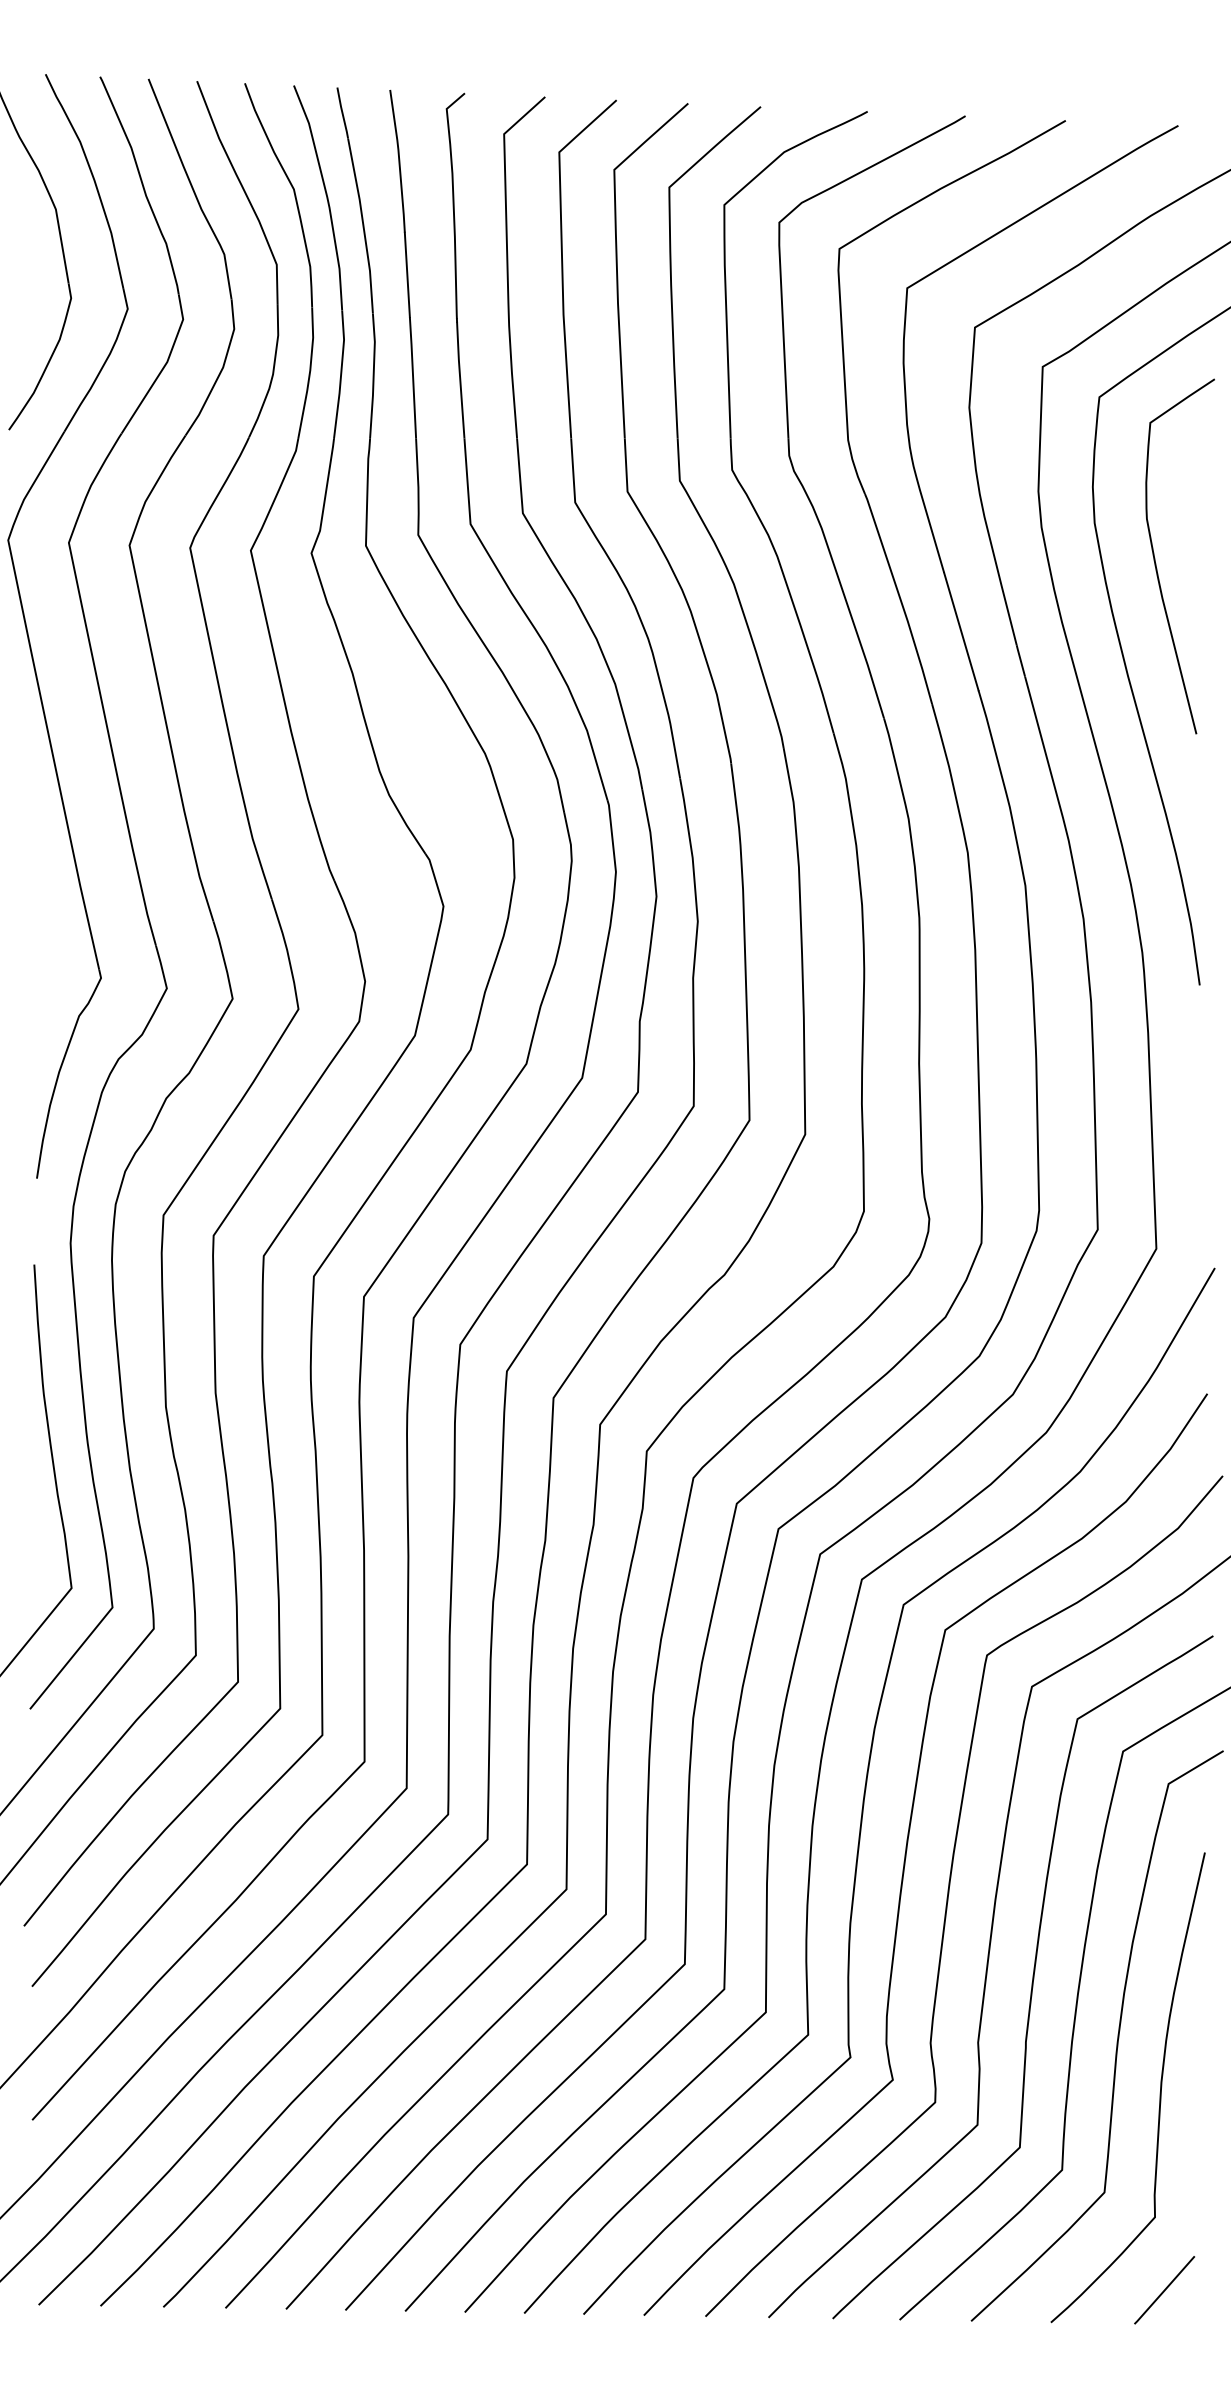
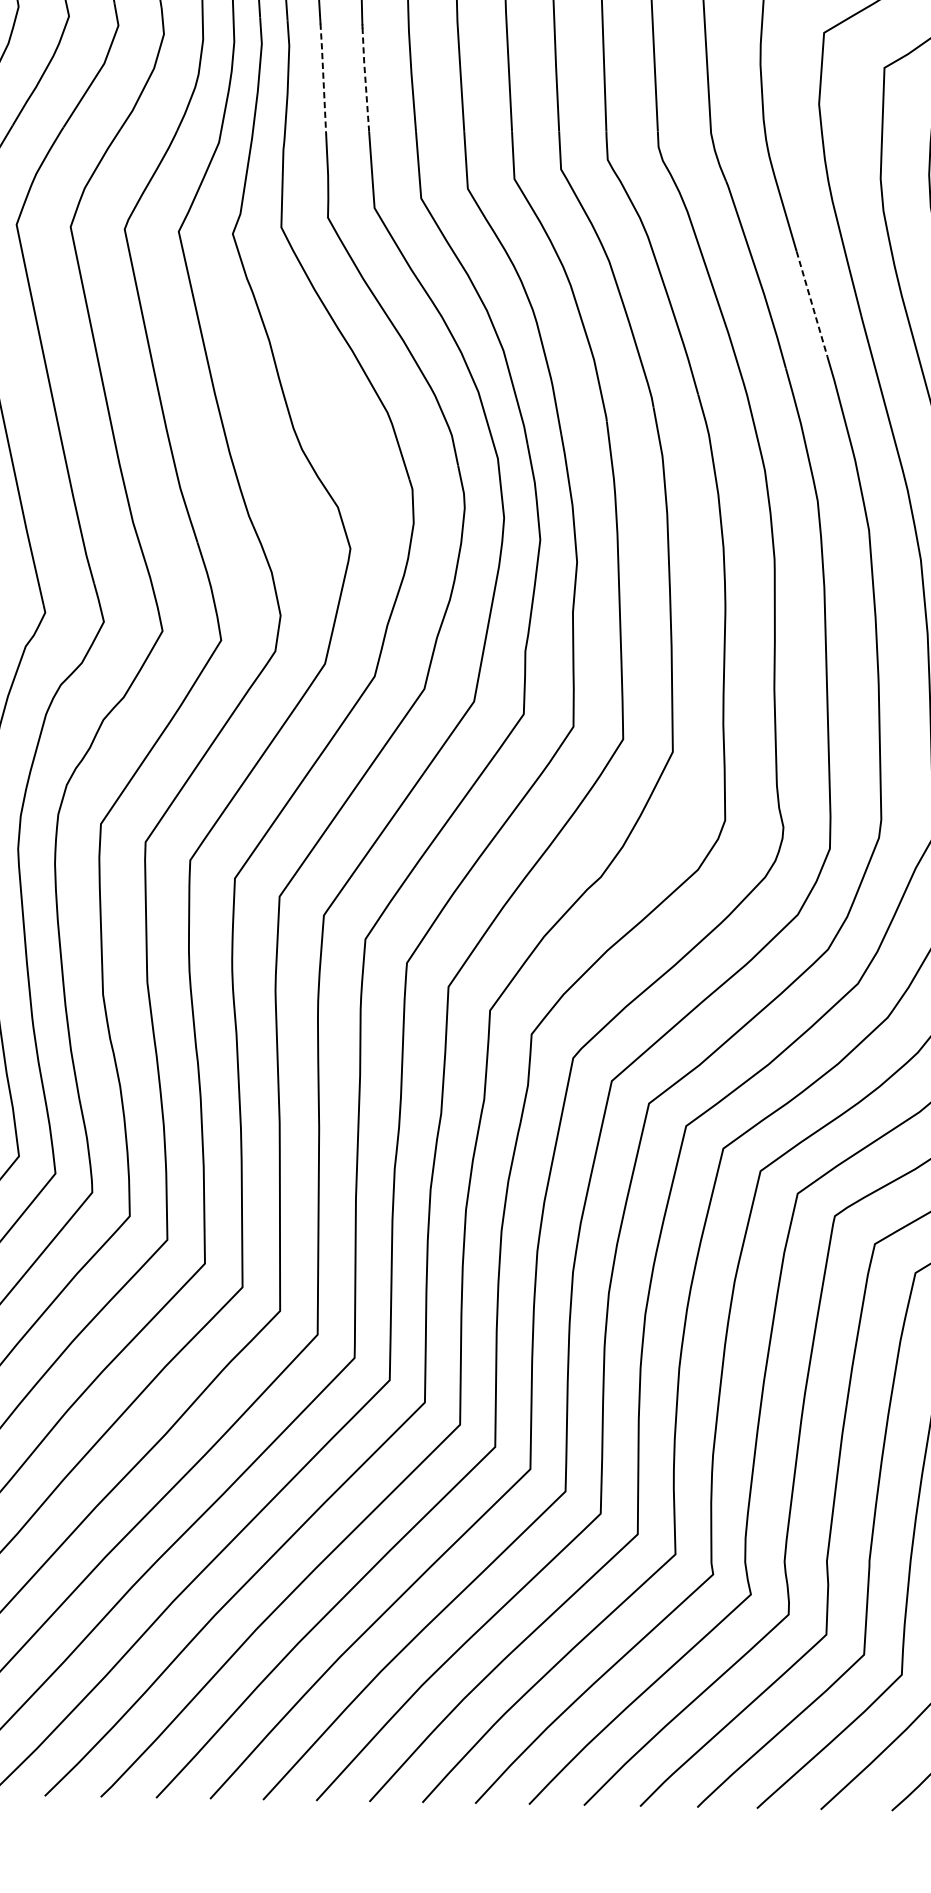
line: (413, 377) -> (323, 77), solid -> dashed
line: (460, 380) -> (365, 80), solid -> dashed
line: (961, 632) -> (812, 304), solid -> dashed

